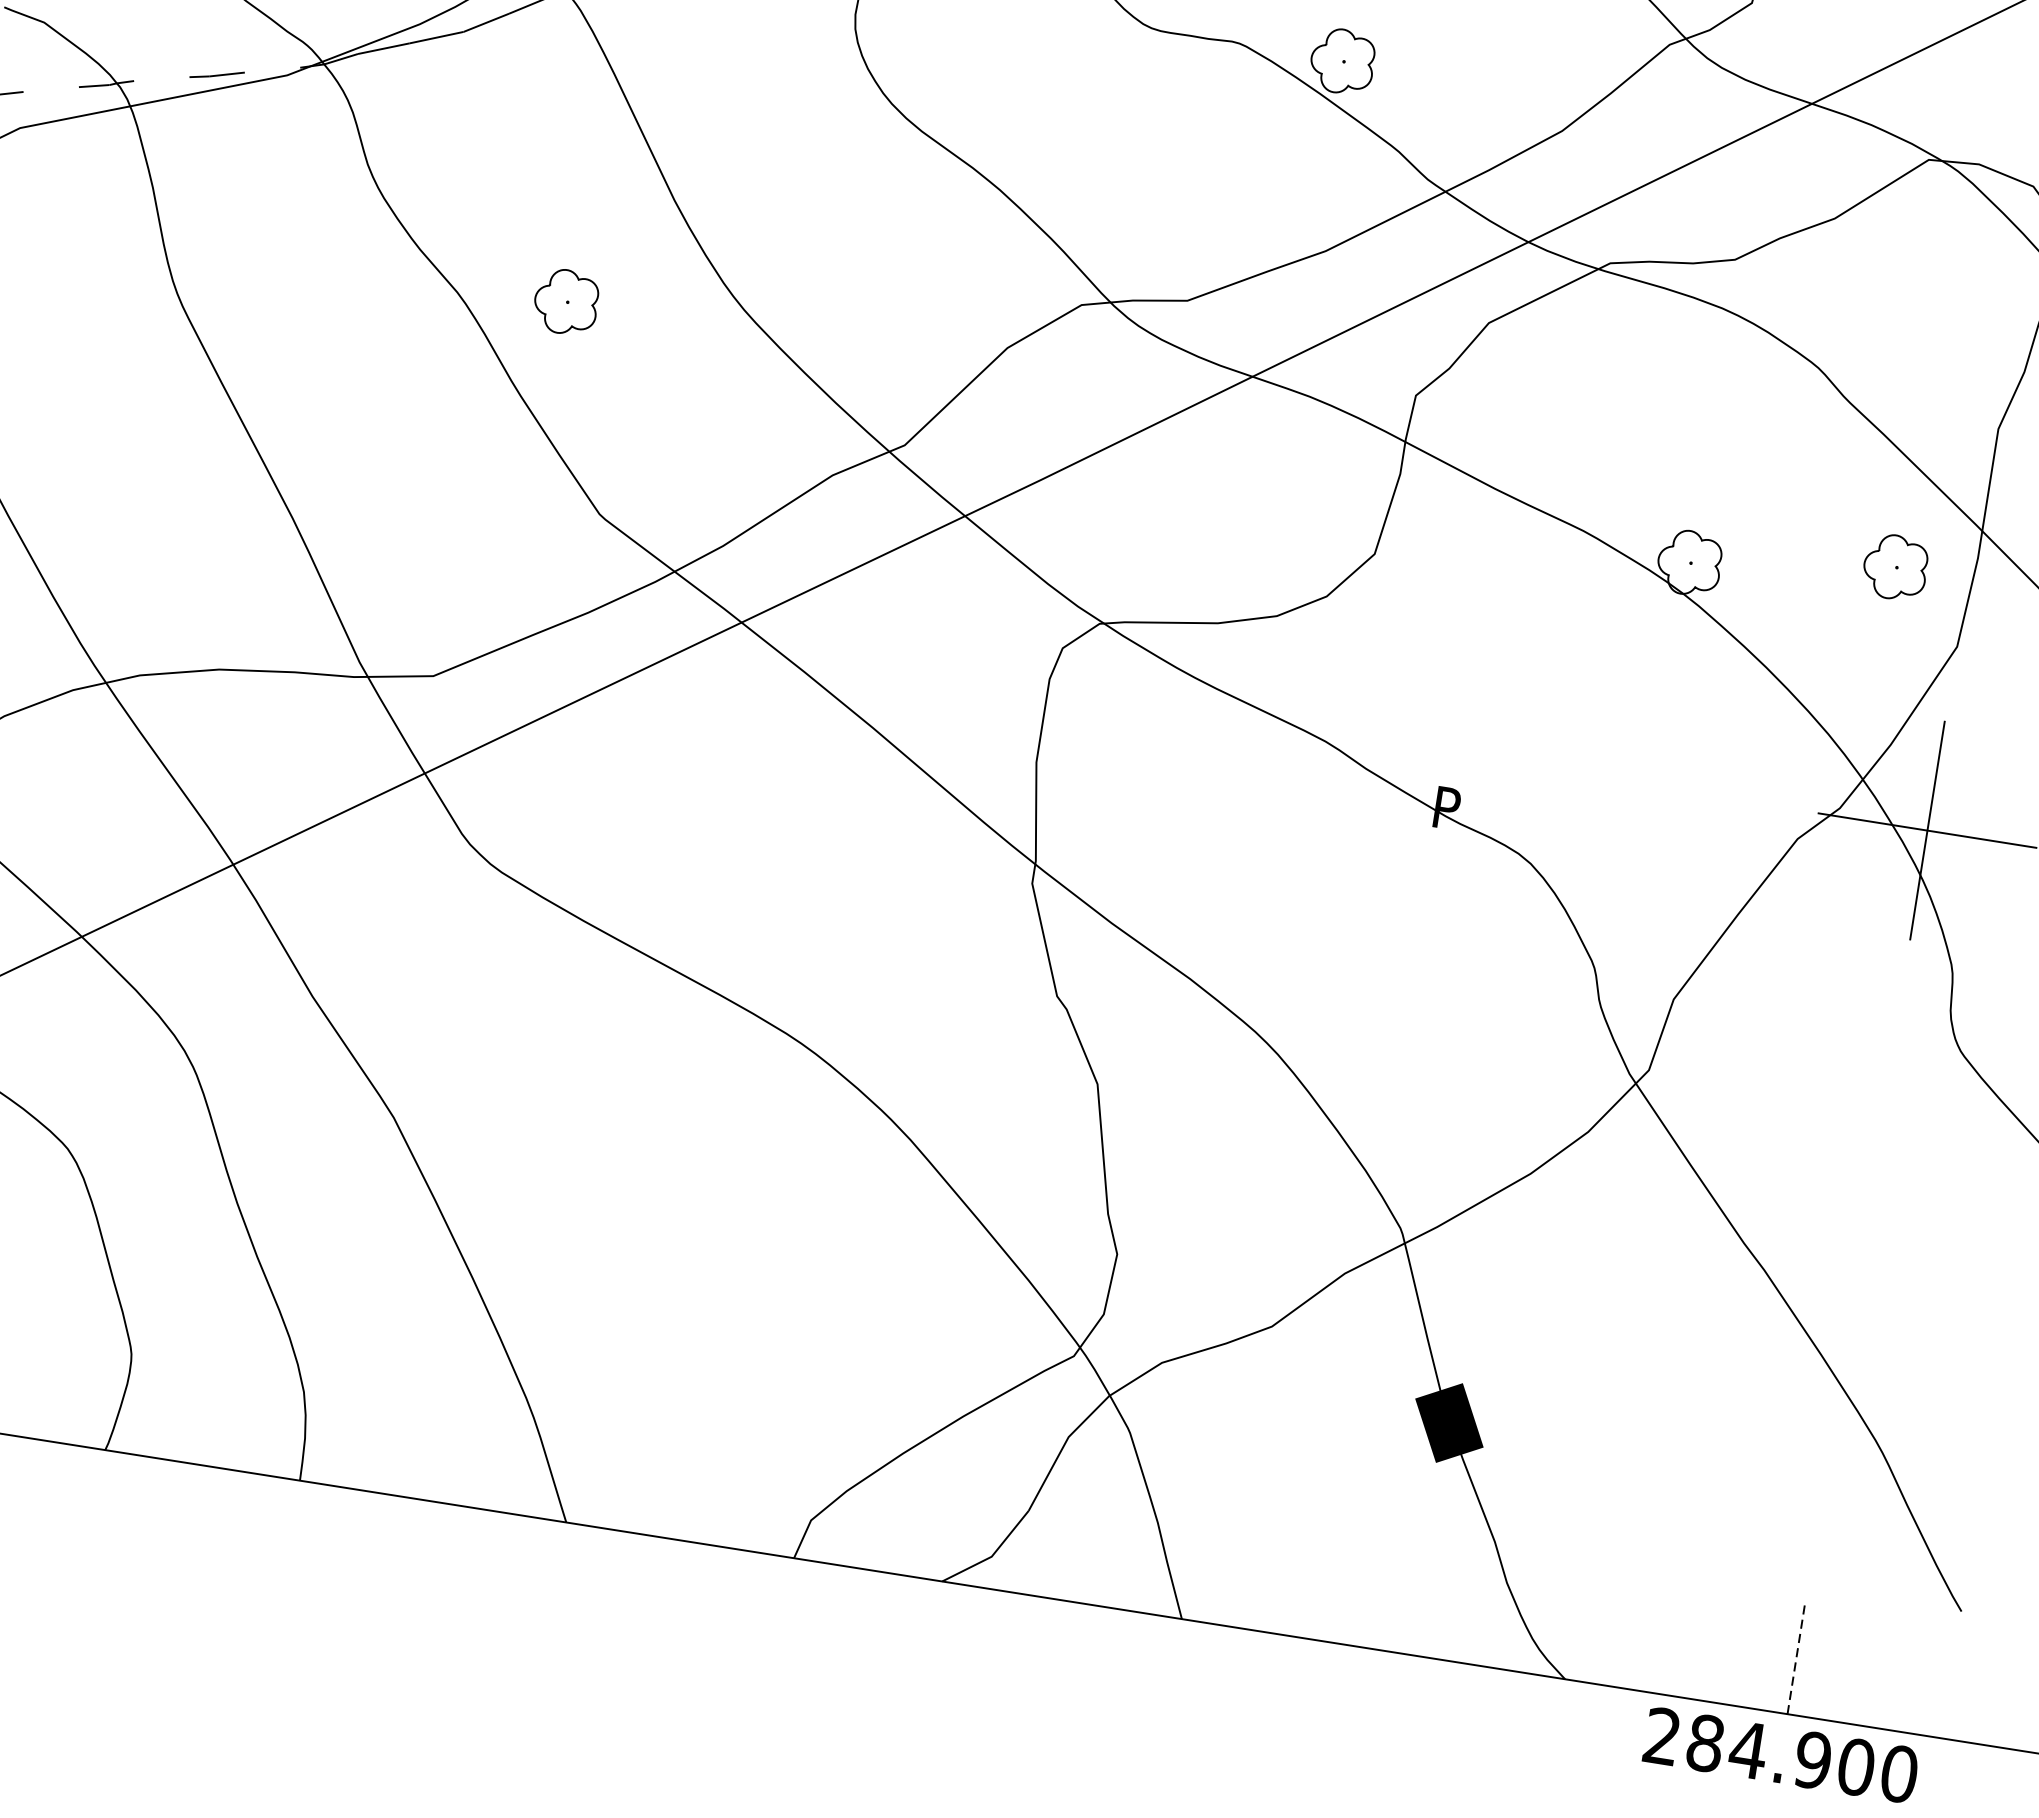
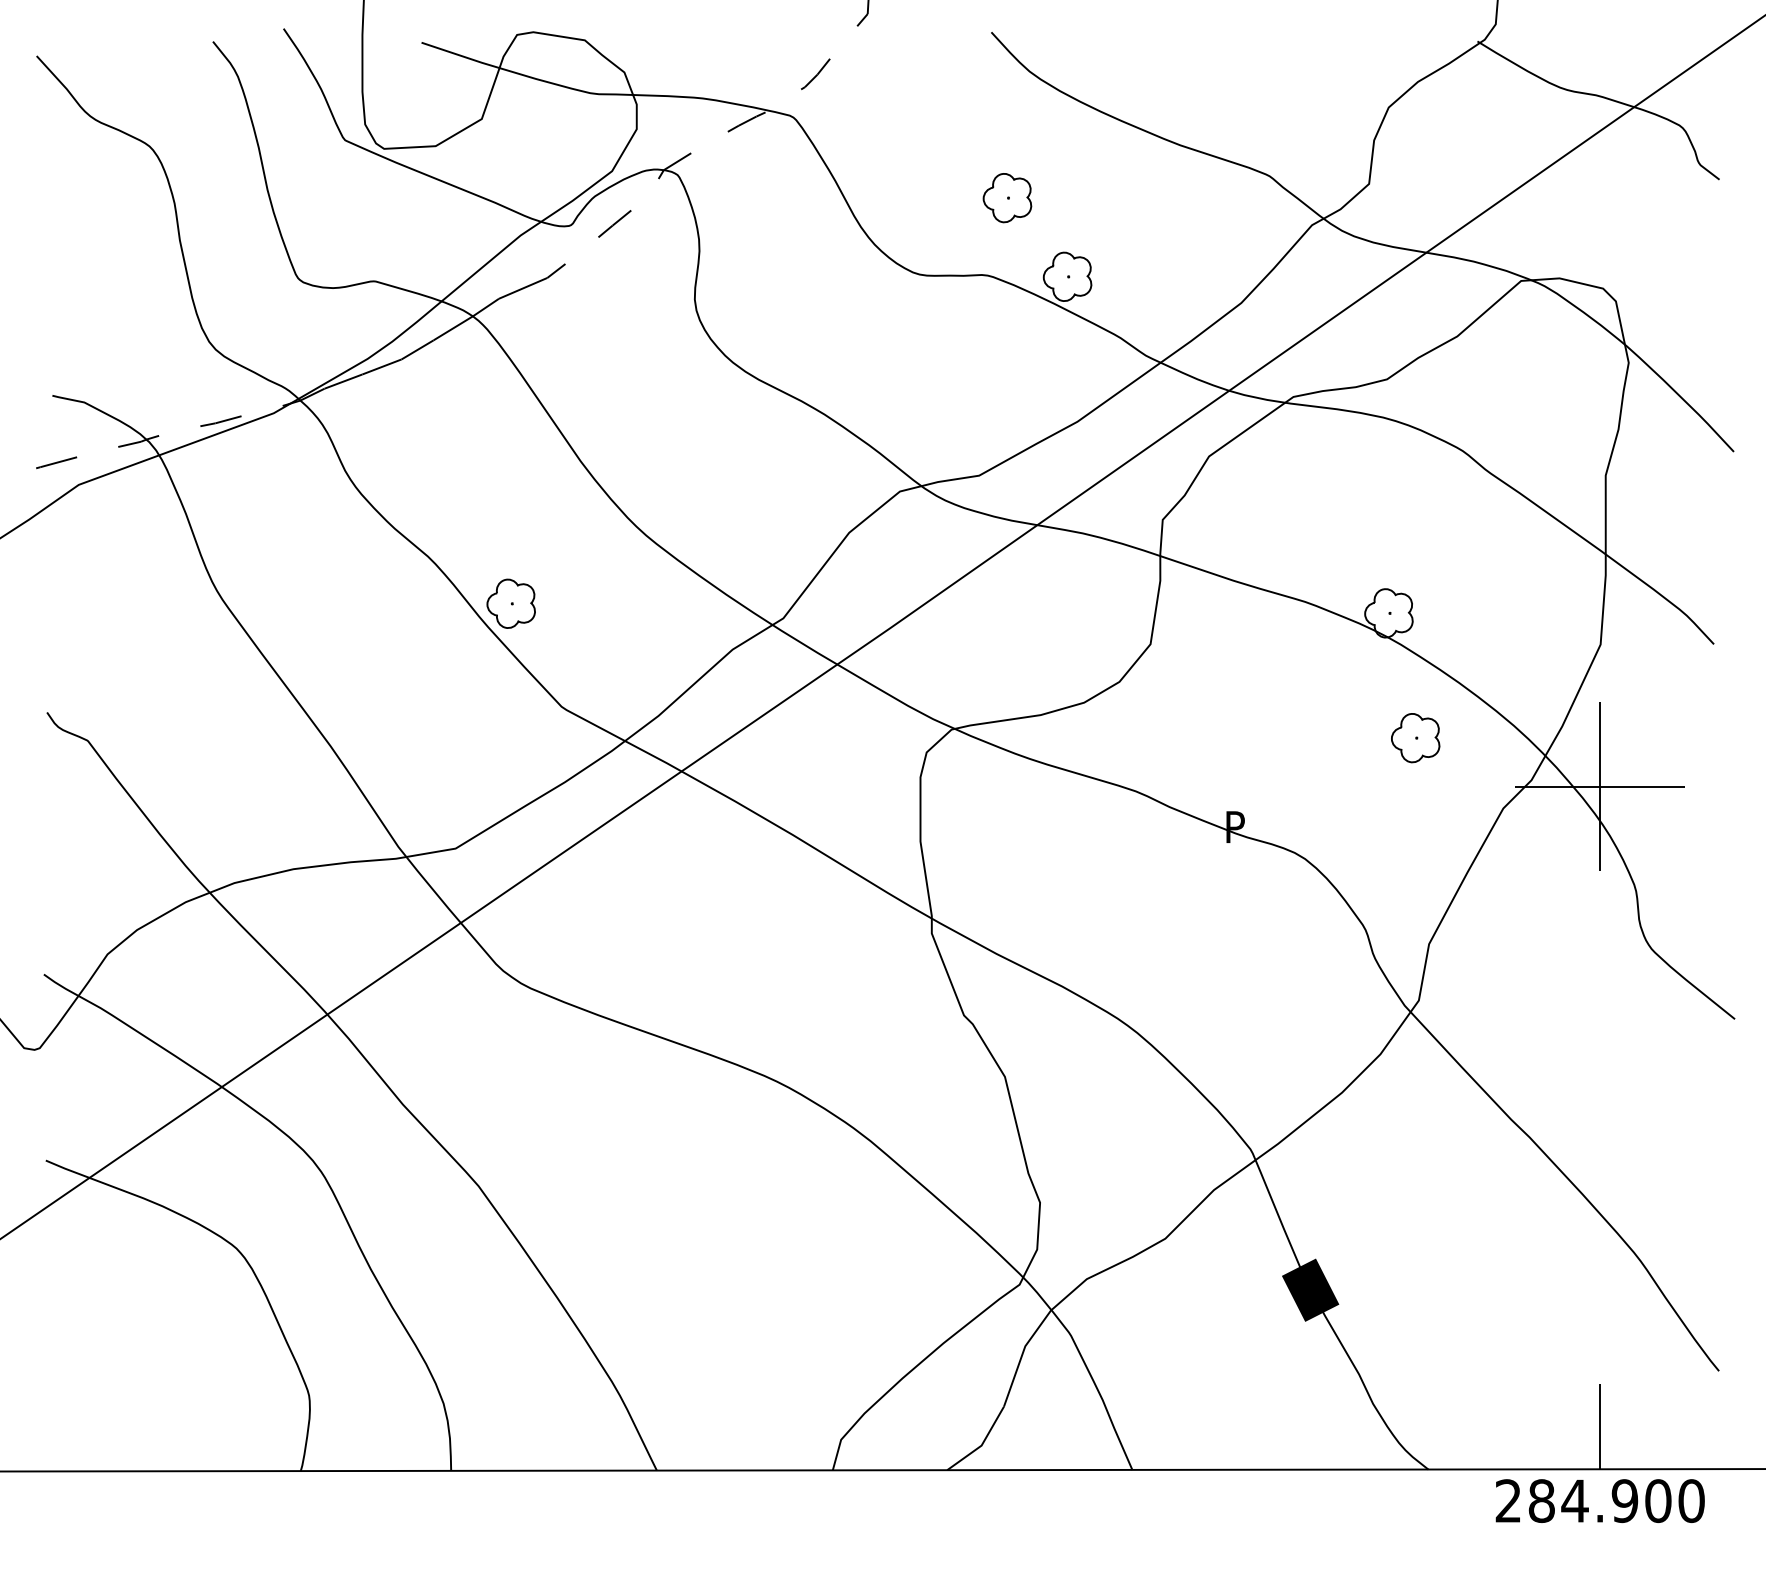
part: (565, 301) -> (510, 603), moved
part: (1895, 567) -> (1415, 738), moved
line: (1796, 1658) -> (1600, 1426), dashed -> solid

